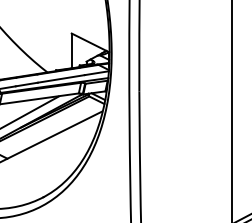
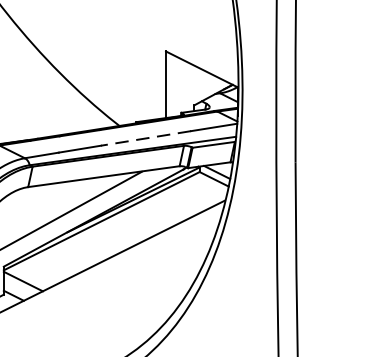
line: (61, 78) -> (146, 137), solid -> dashed

